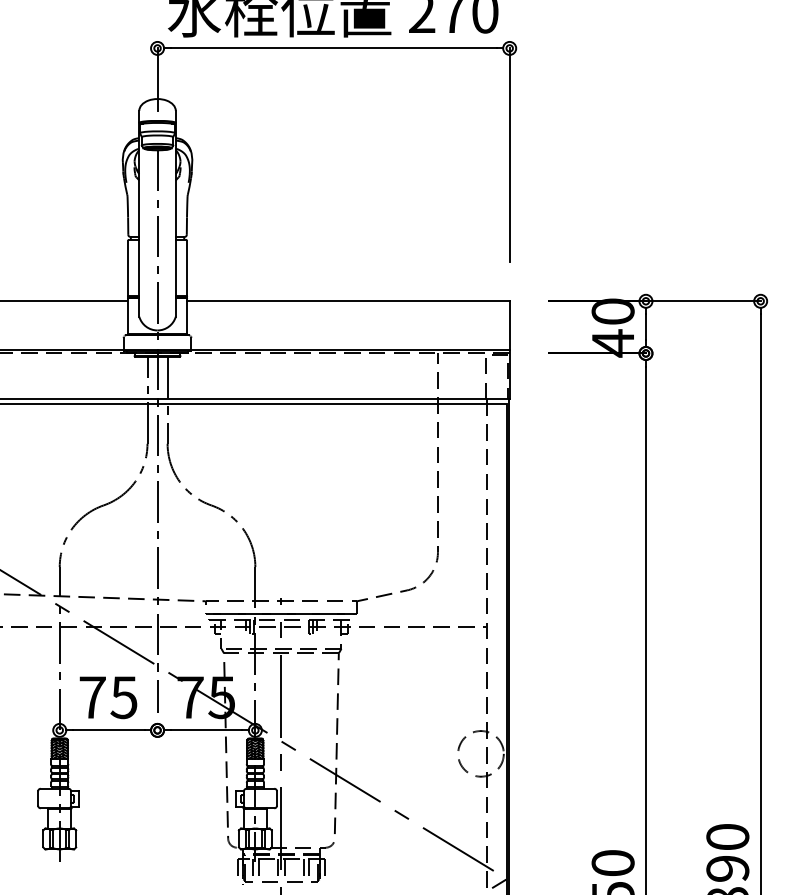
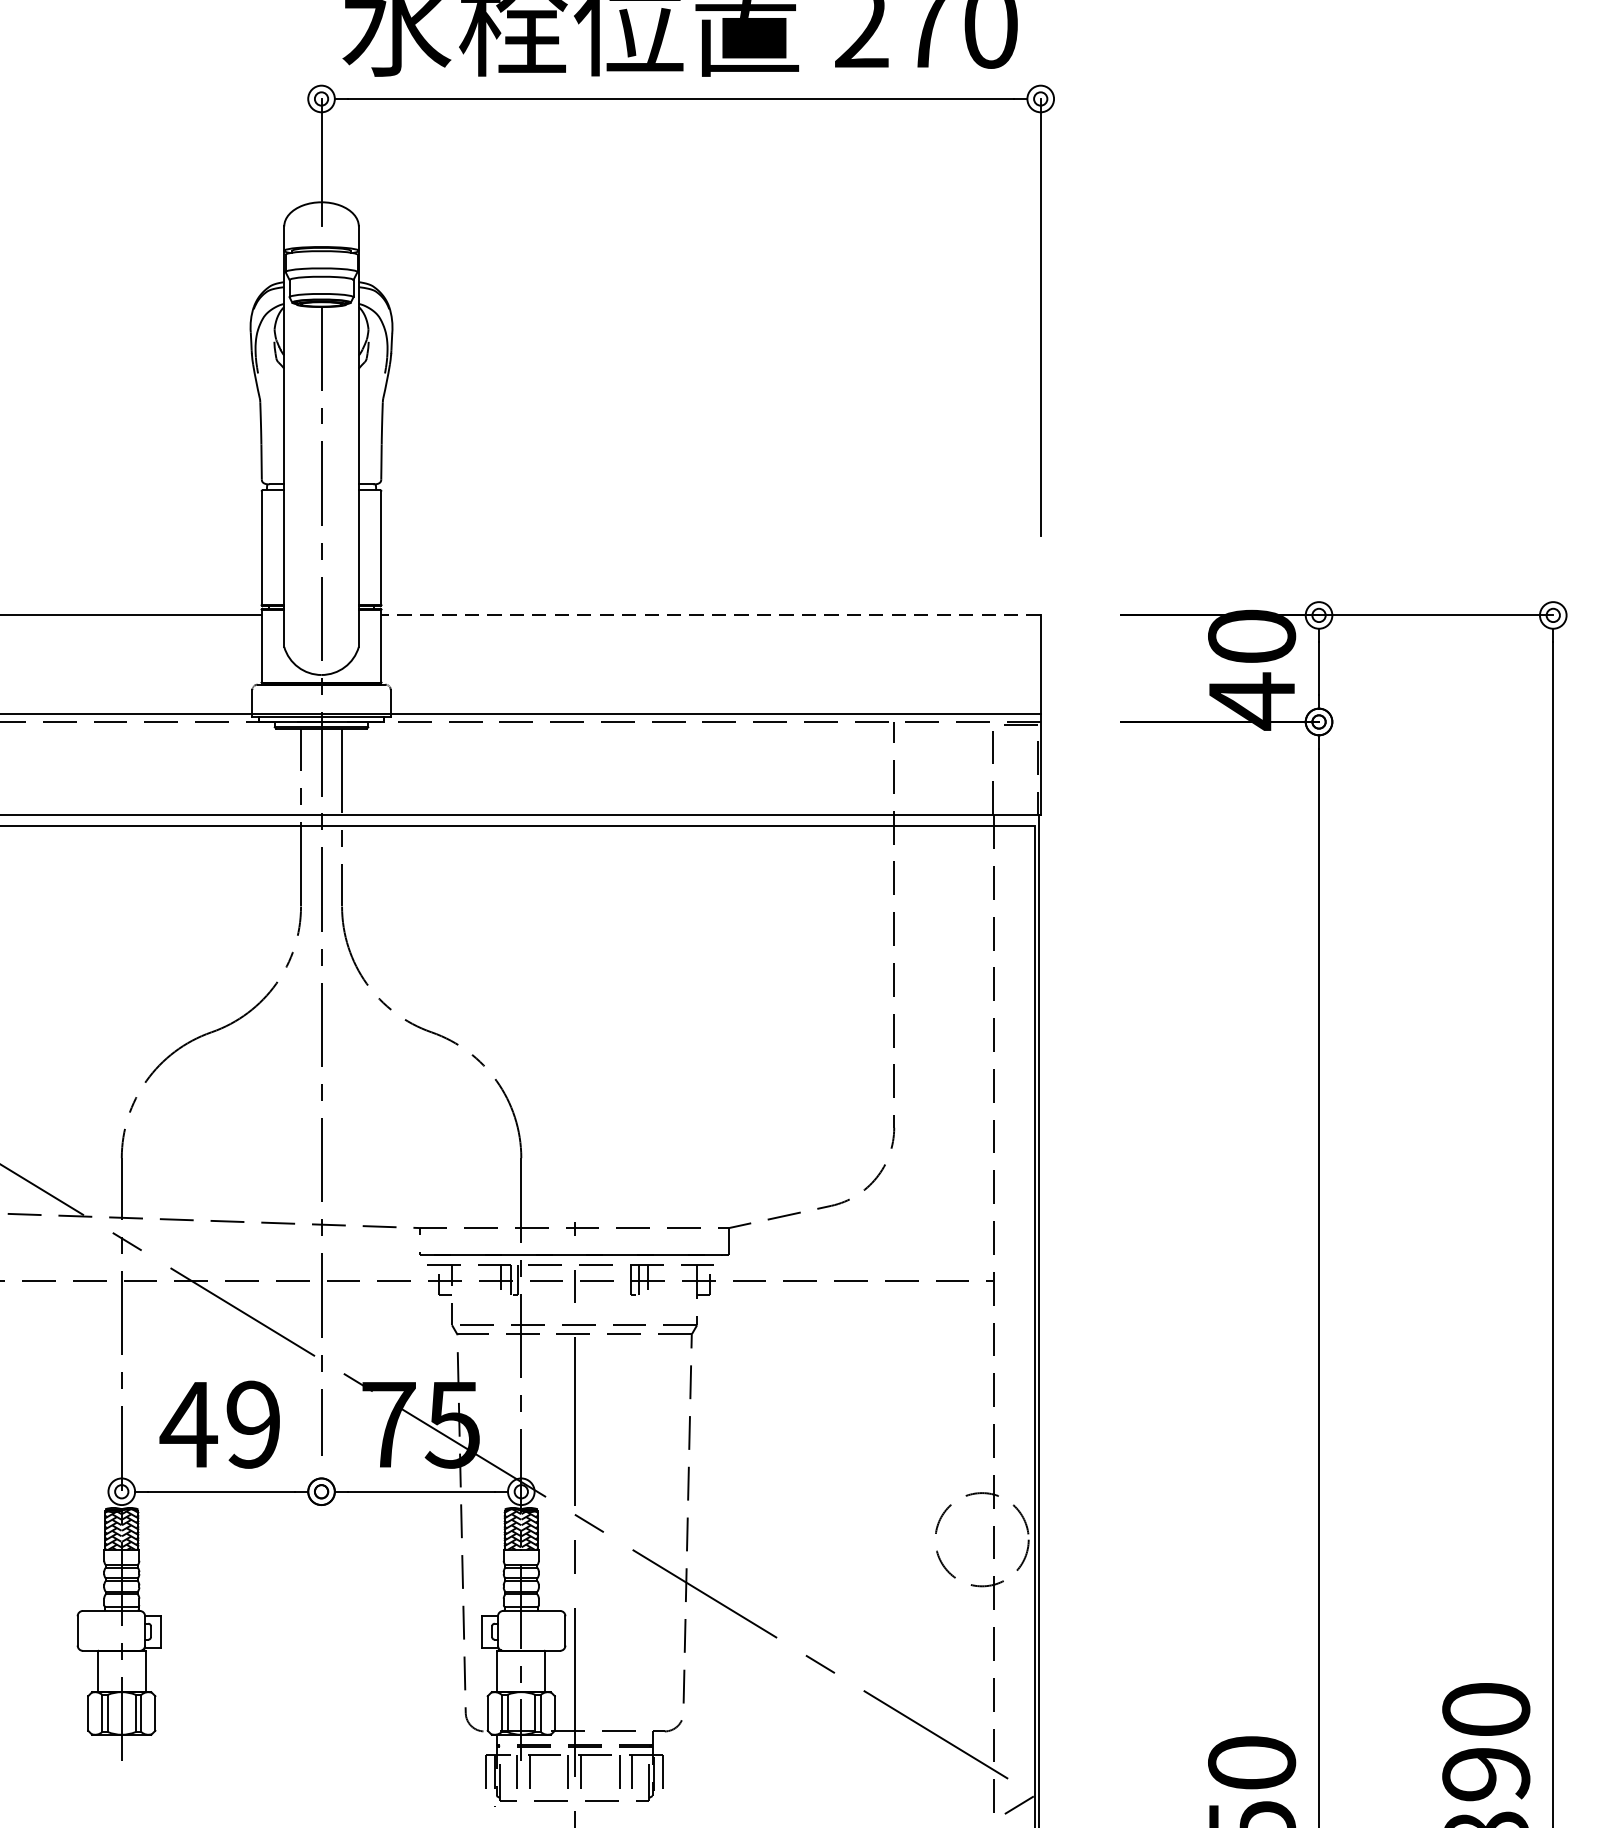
line: (347, 301) -> (709, 615), solid -> dashed
text: (107, 697) -> (219, 1424), 75 -> 49

